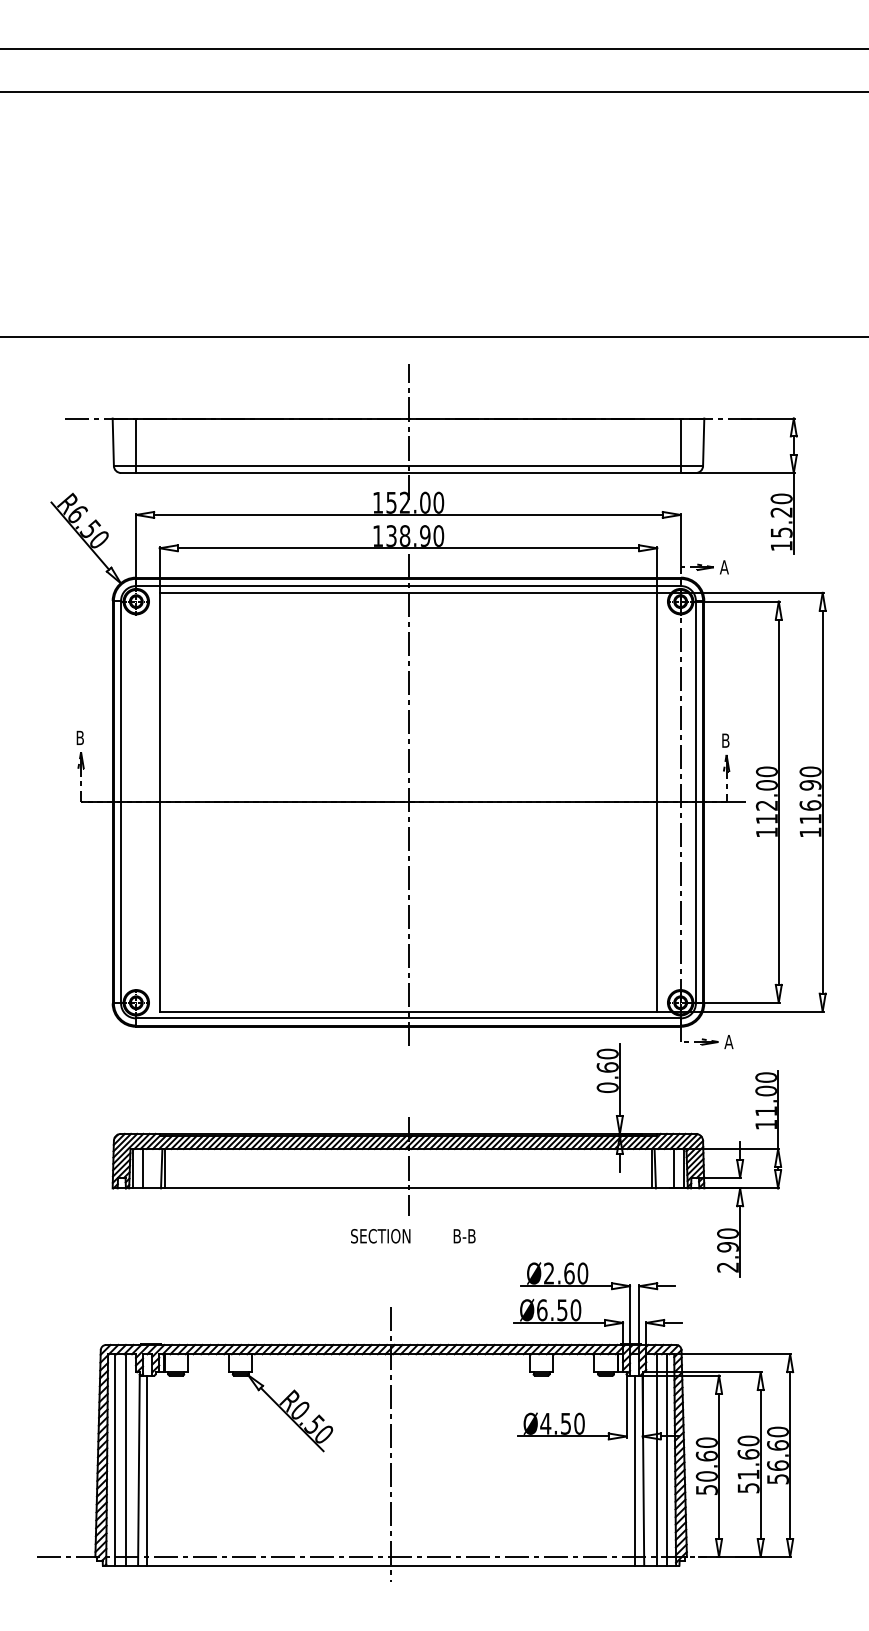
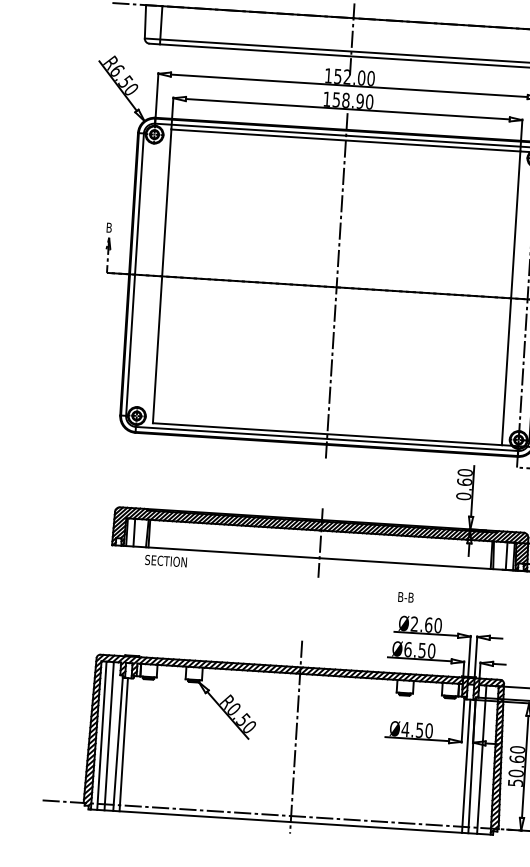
text: (391, 535) -> (336, 99), 138.90 -> 158.90
text: (380, 1236) -> (165, 561), moved
text: (464, 1236) -> (405, 597), moved
line: (667, 1459) -> (489, 759), removed

